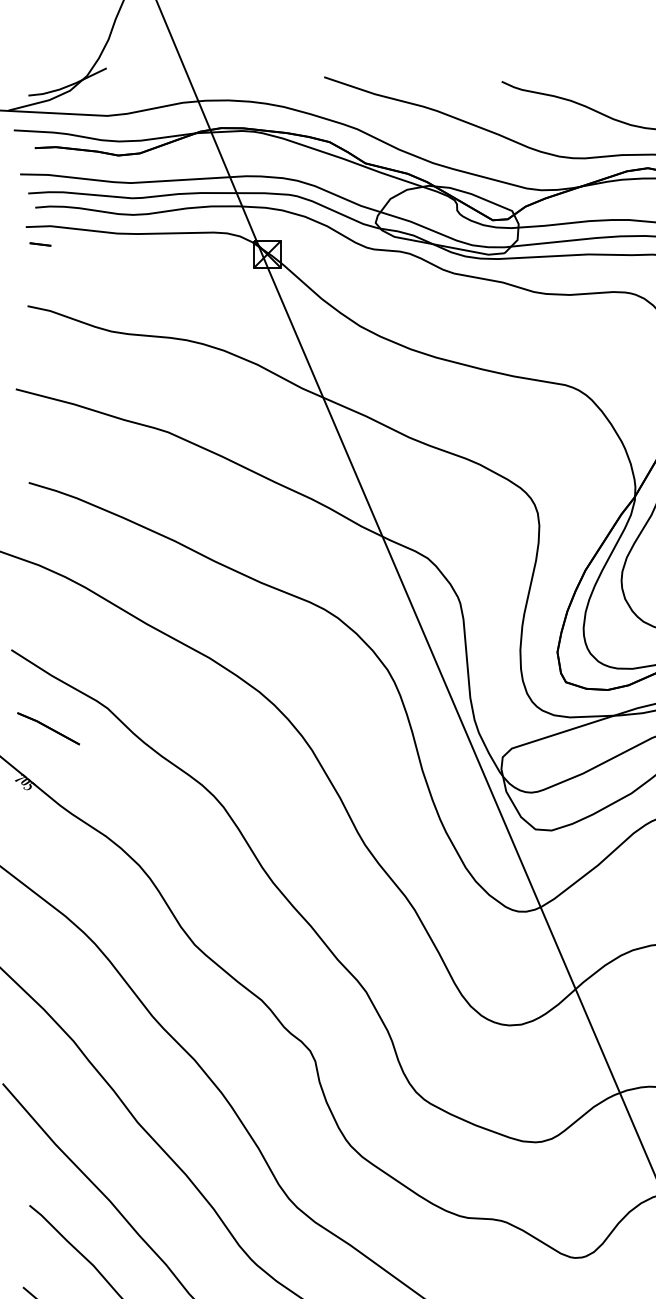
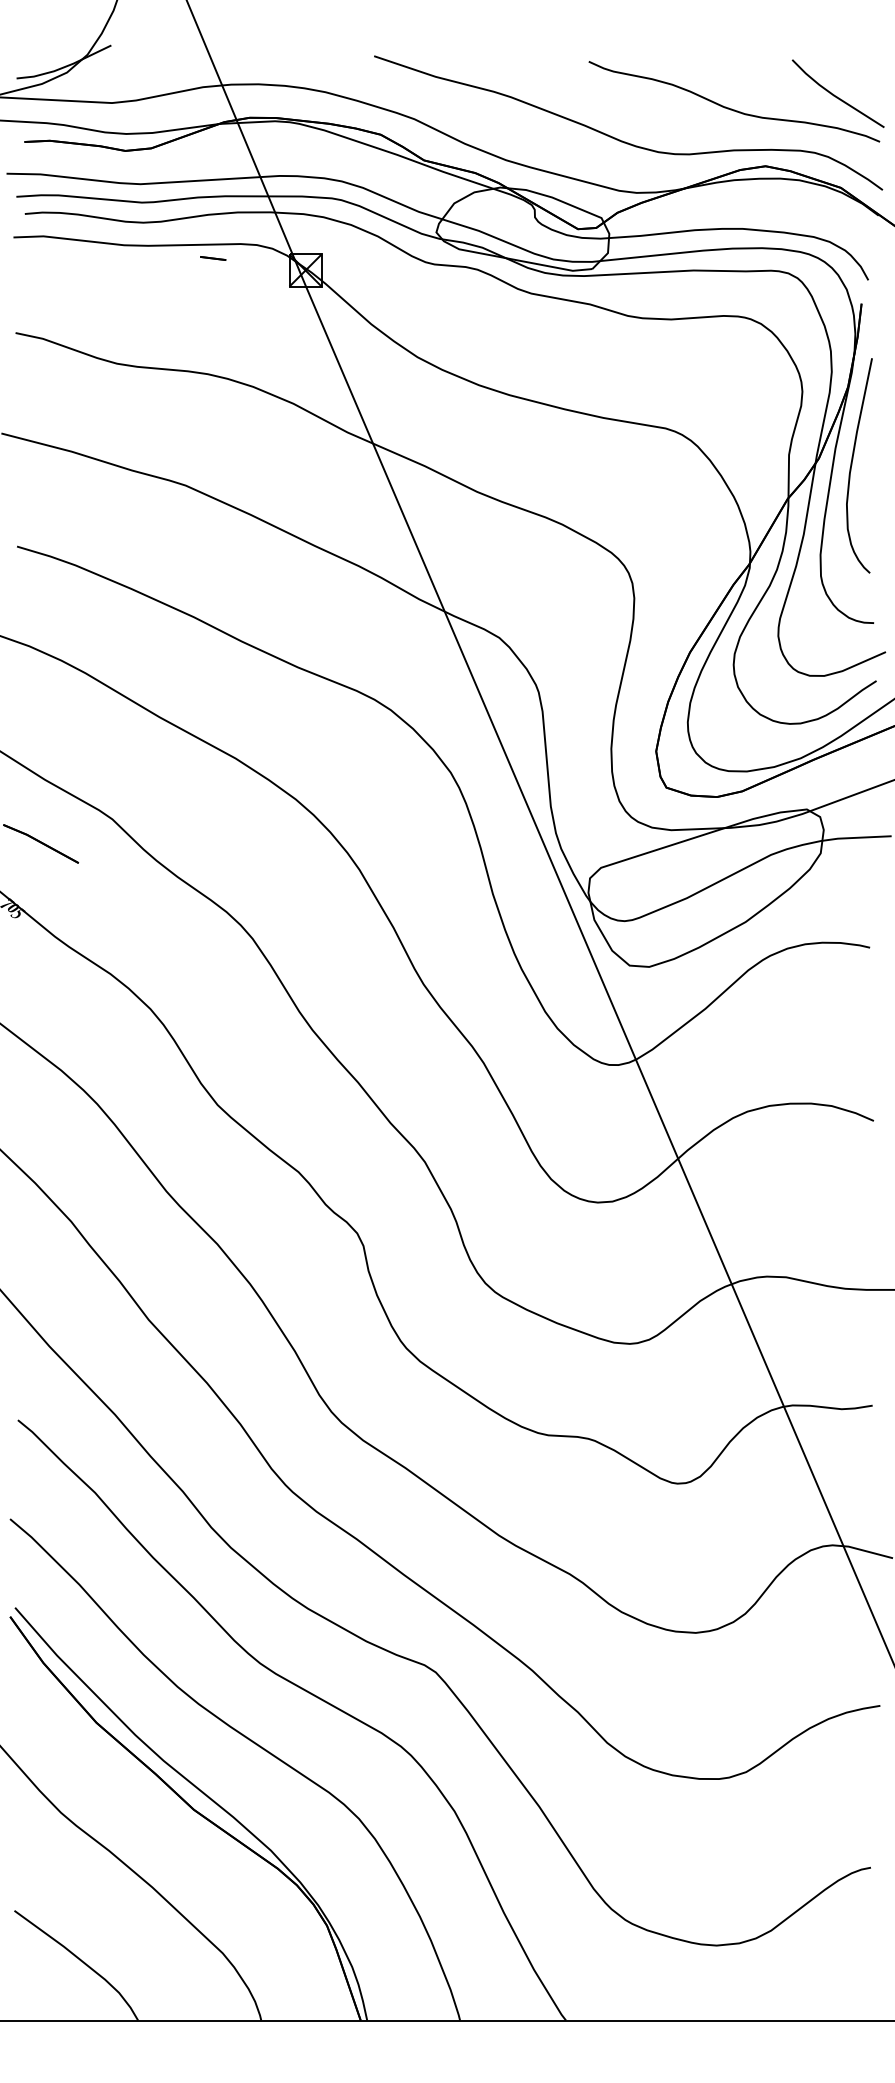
line: (40, 244) -> (213, 258), moved

